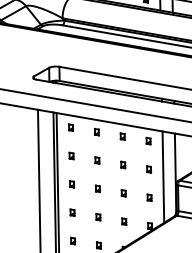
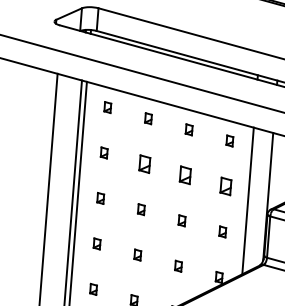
part: (97, 160) -> (145, 164), size x1.6
part: (123, 164) -> (186, 174), size x1.6
part: (149, 169) -> (226, 186), size x1.6

